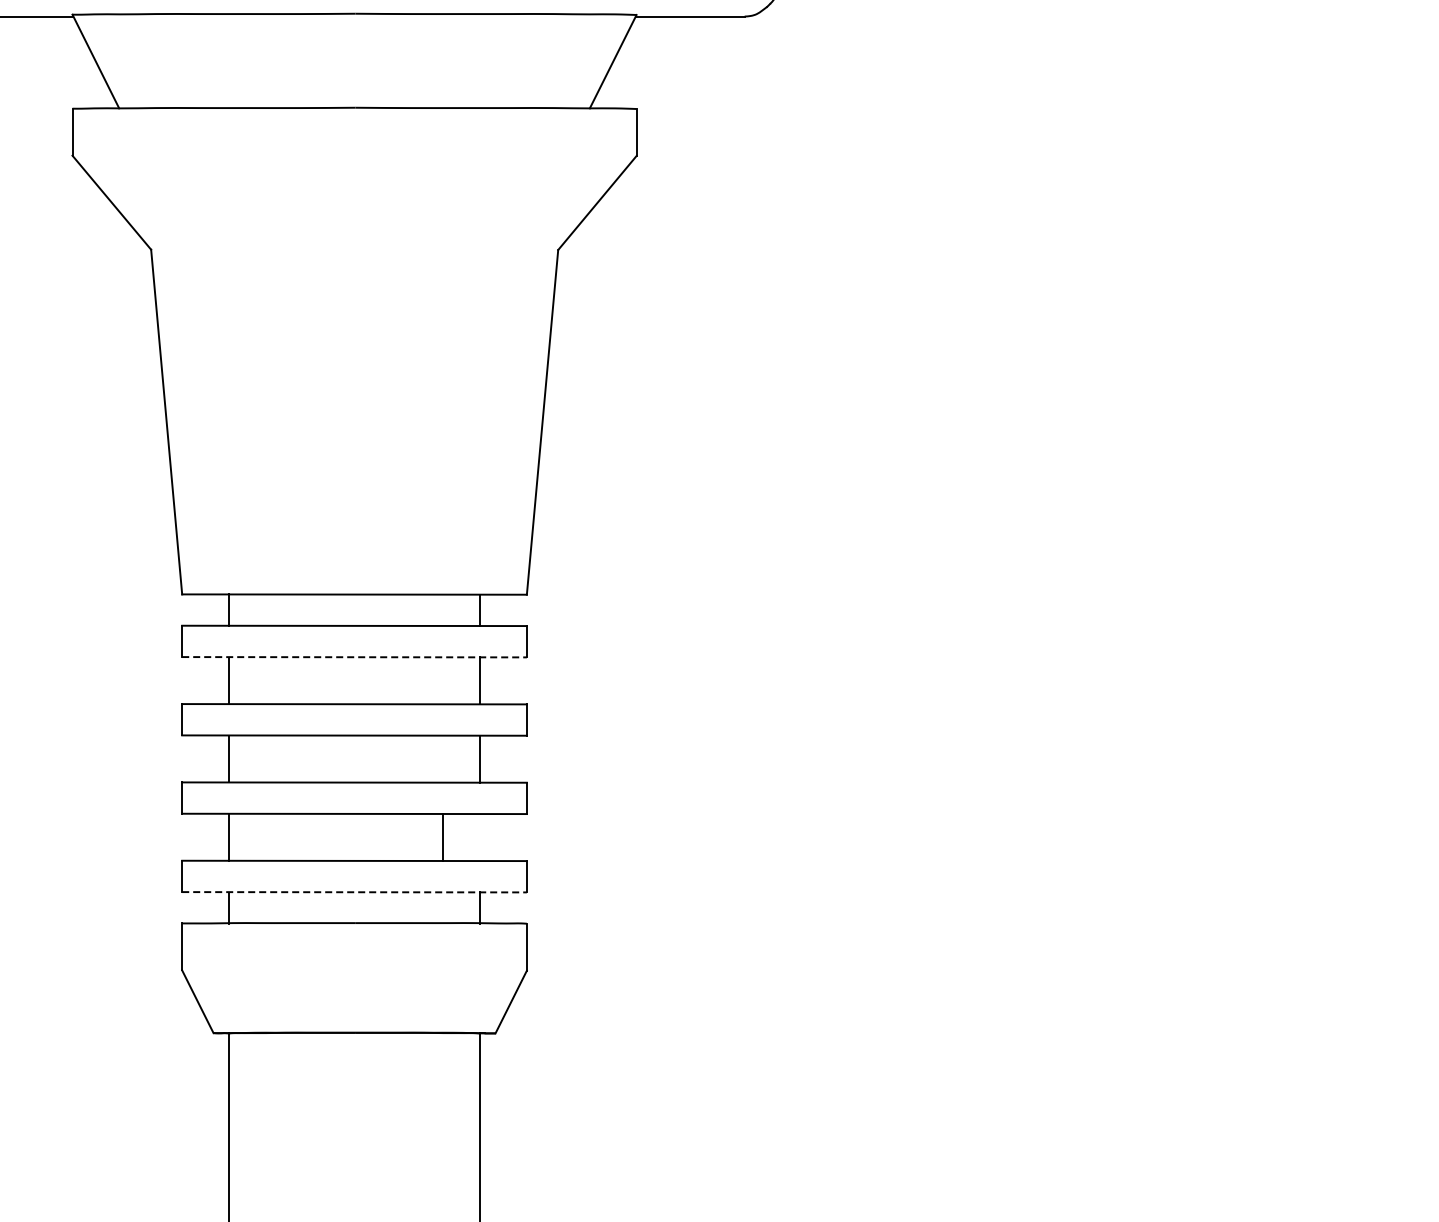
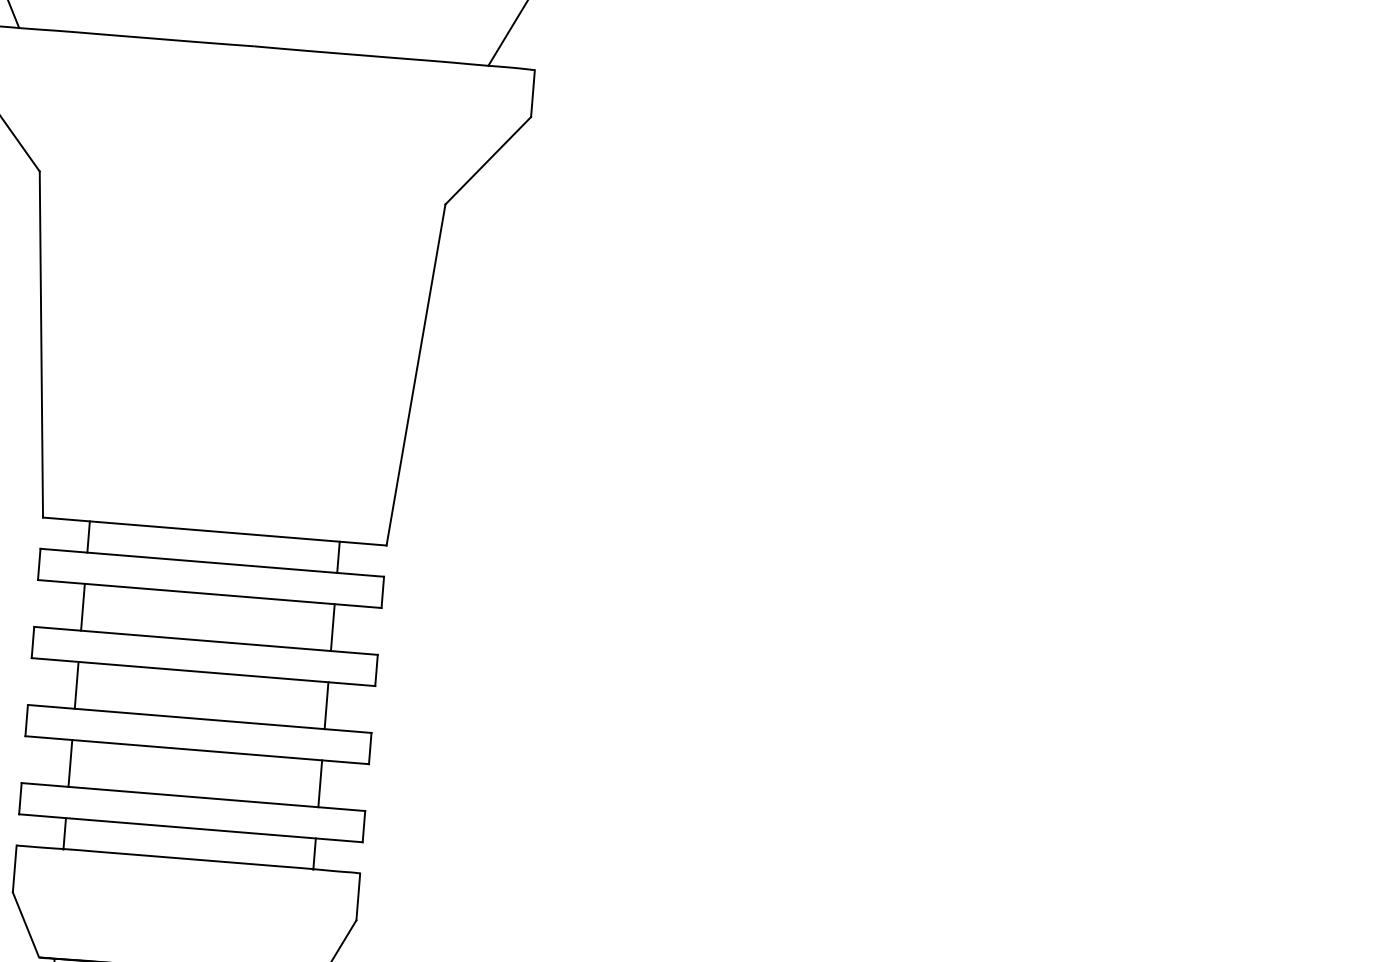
line: (355, 657) -> (210, 594), dashed -> solid
line: (442, 837) -> (319, 783), moved
line: (355, 892) -> (191, 828), dashed -> solid

